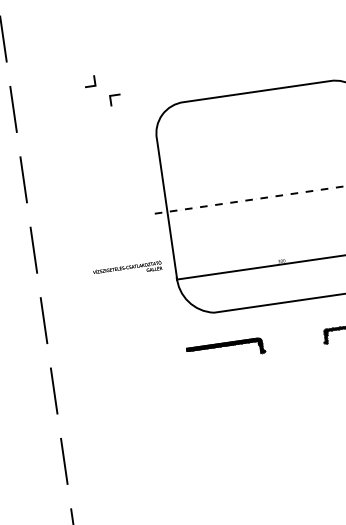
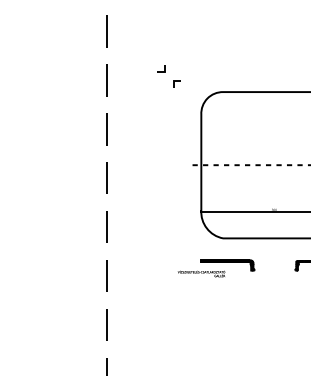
text: (127, 269) -> (201, 273), moved

